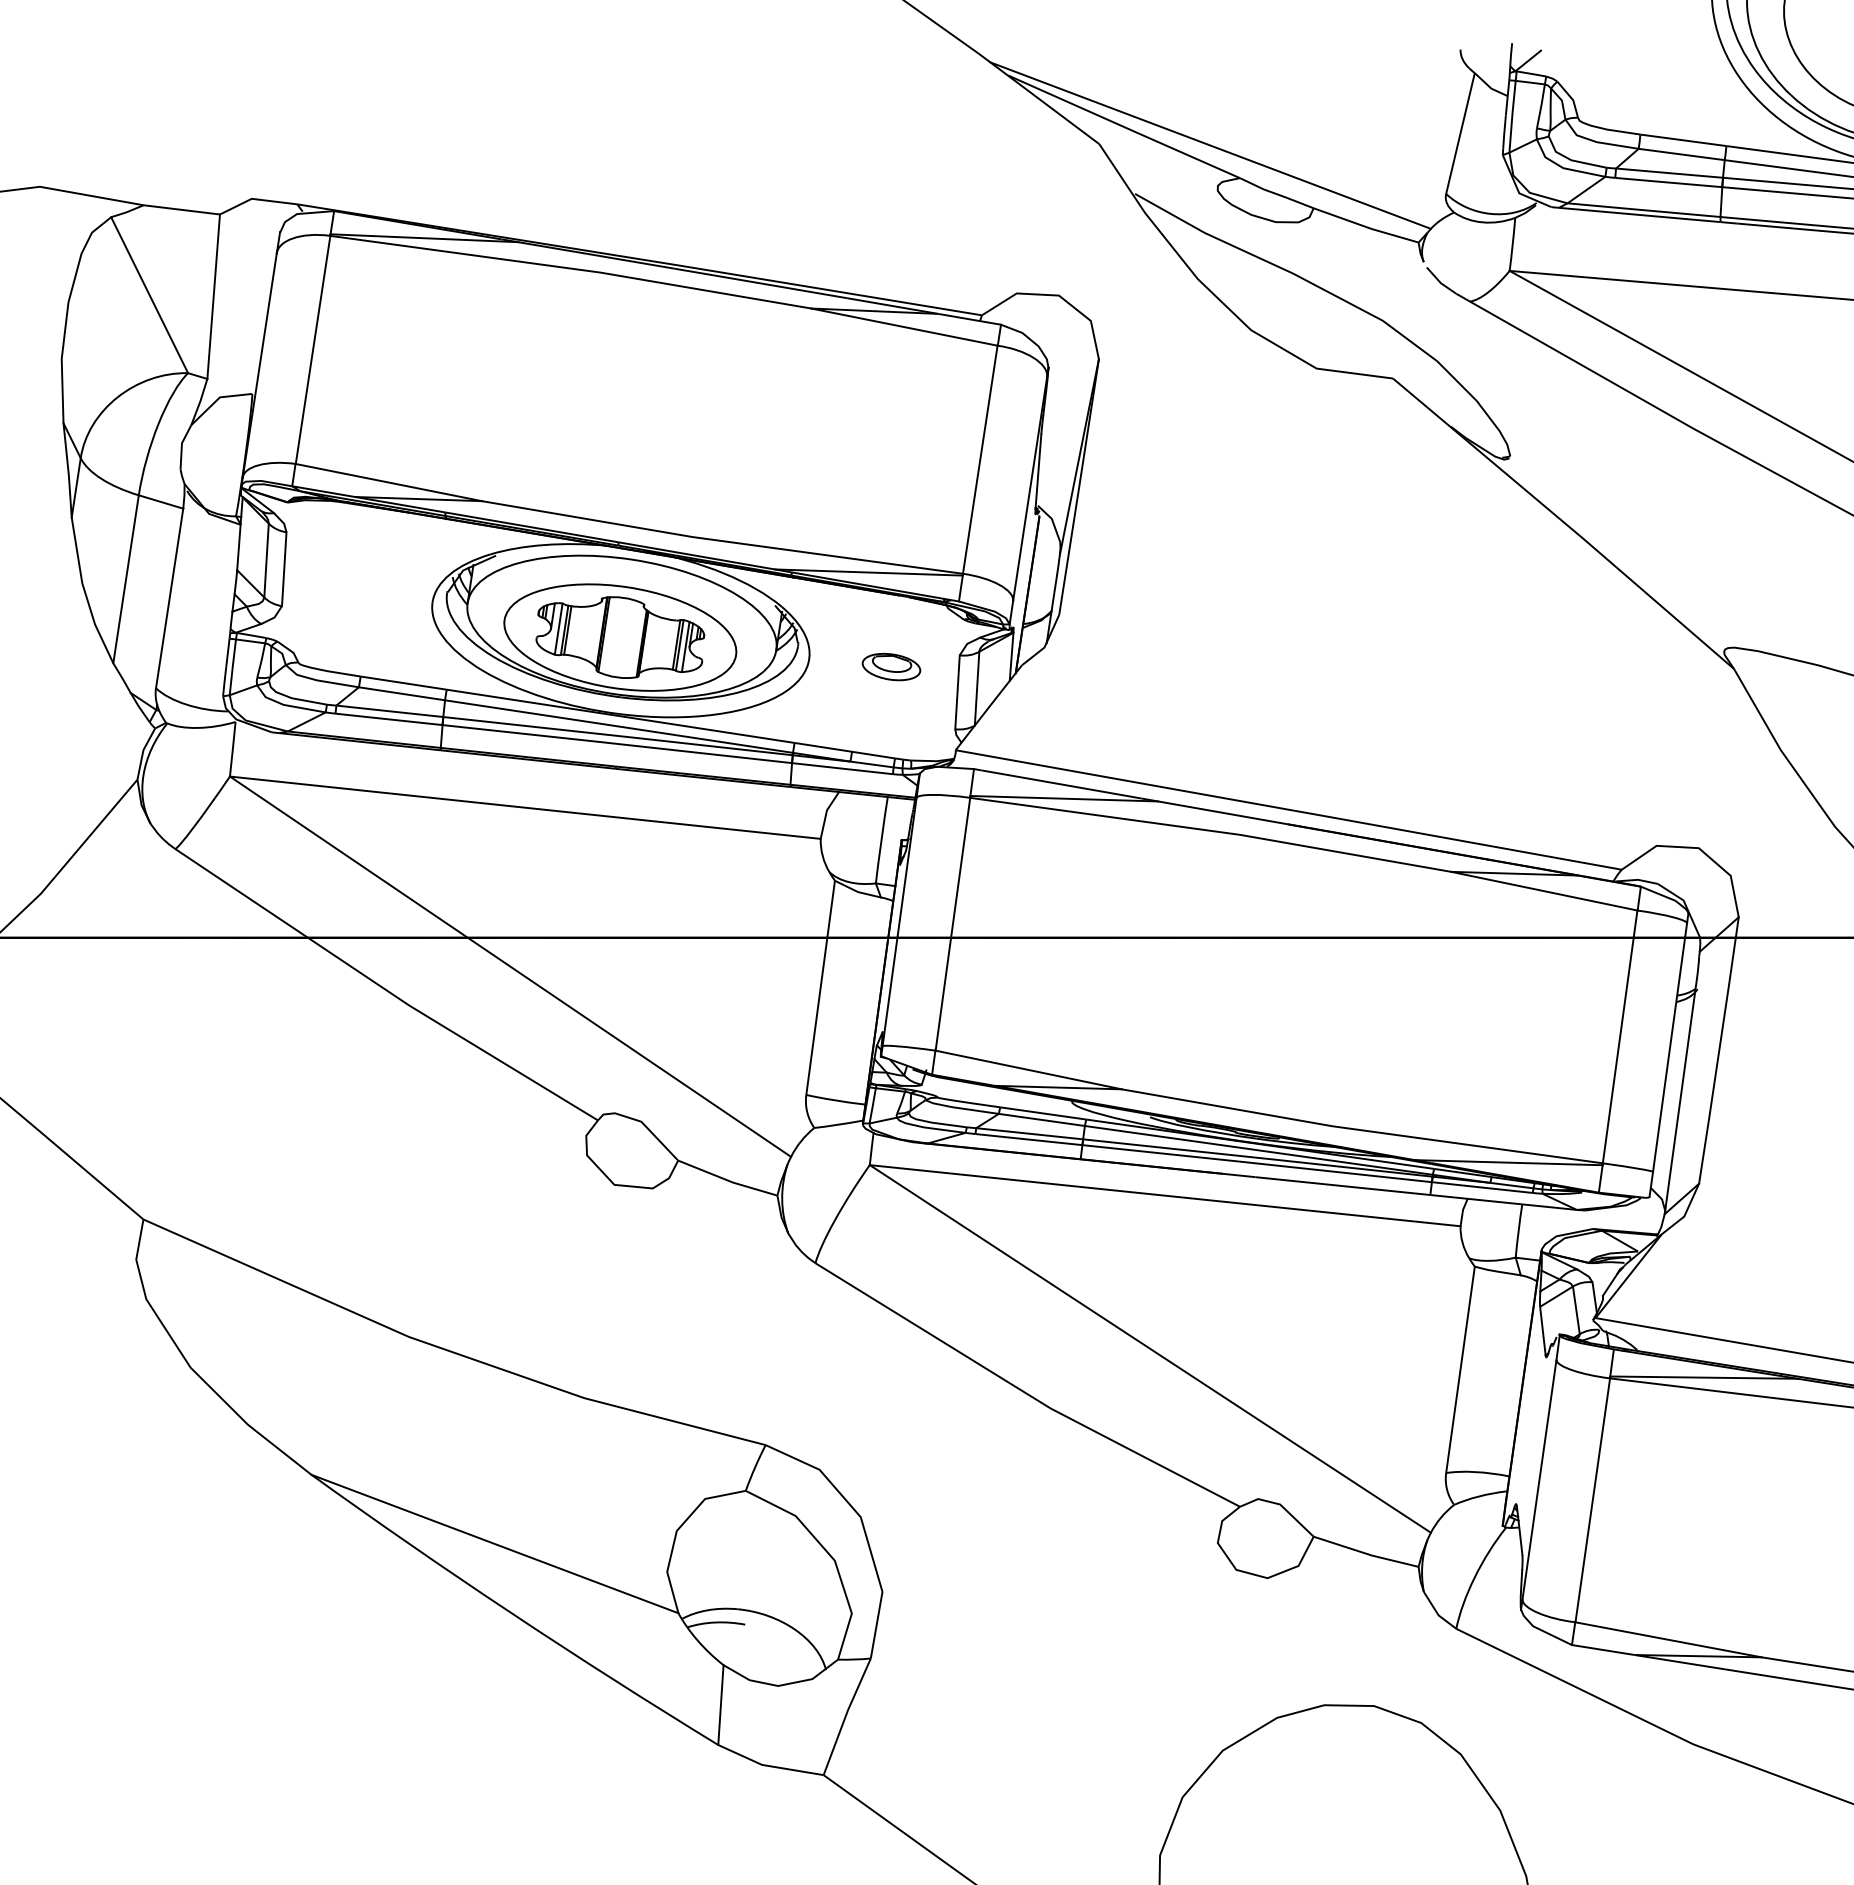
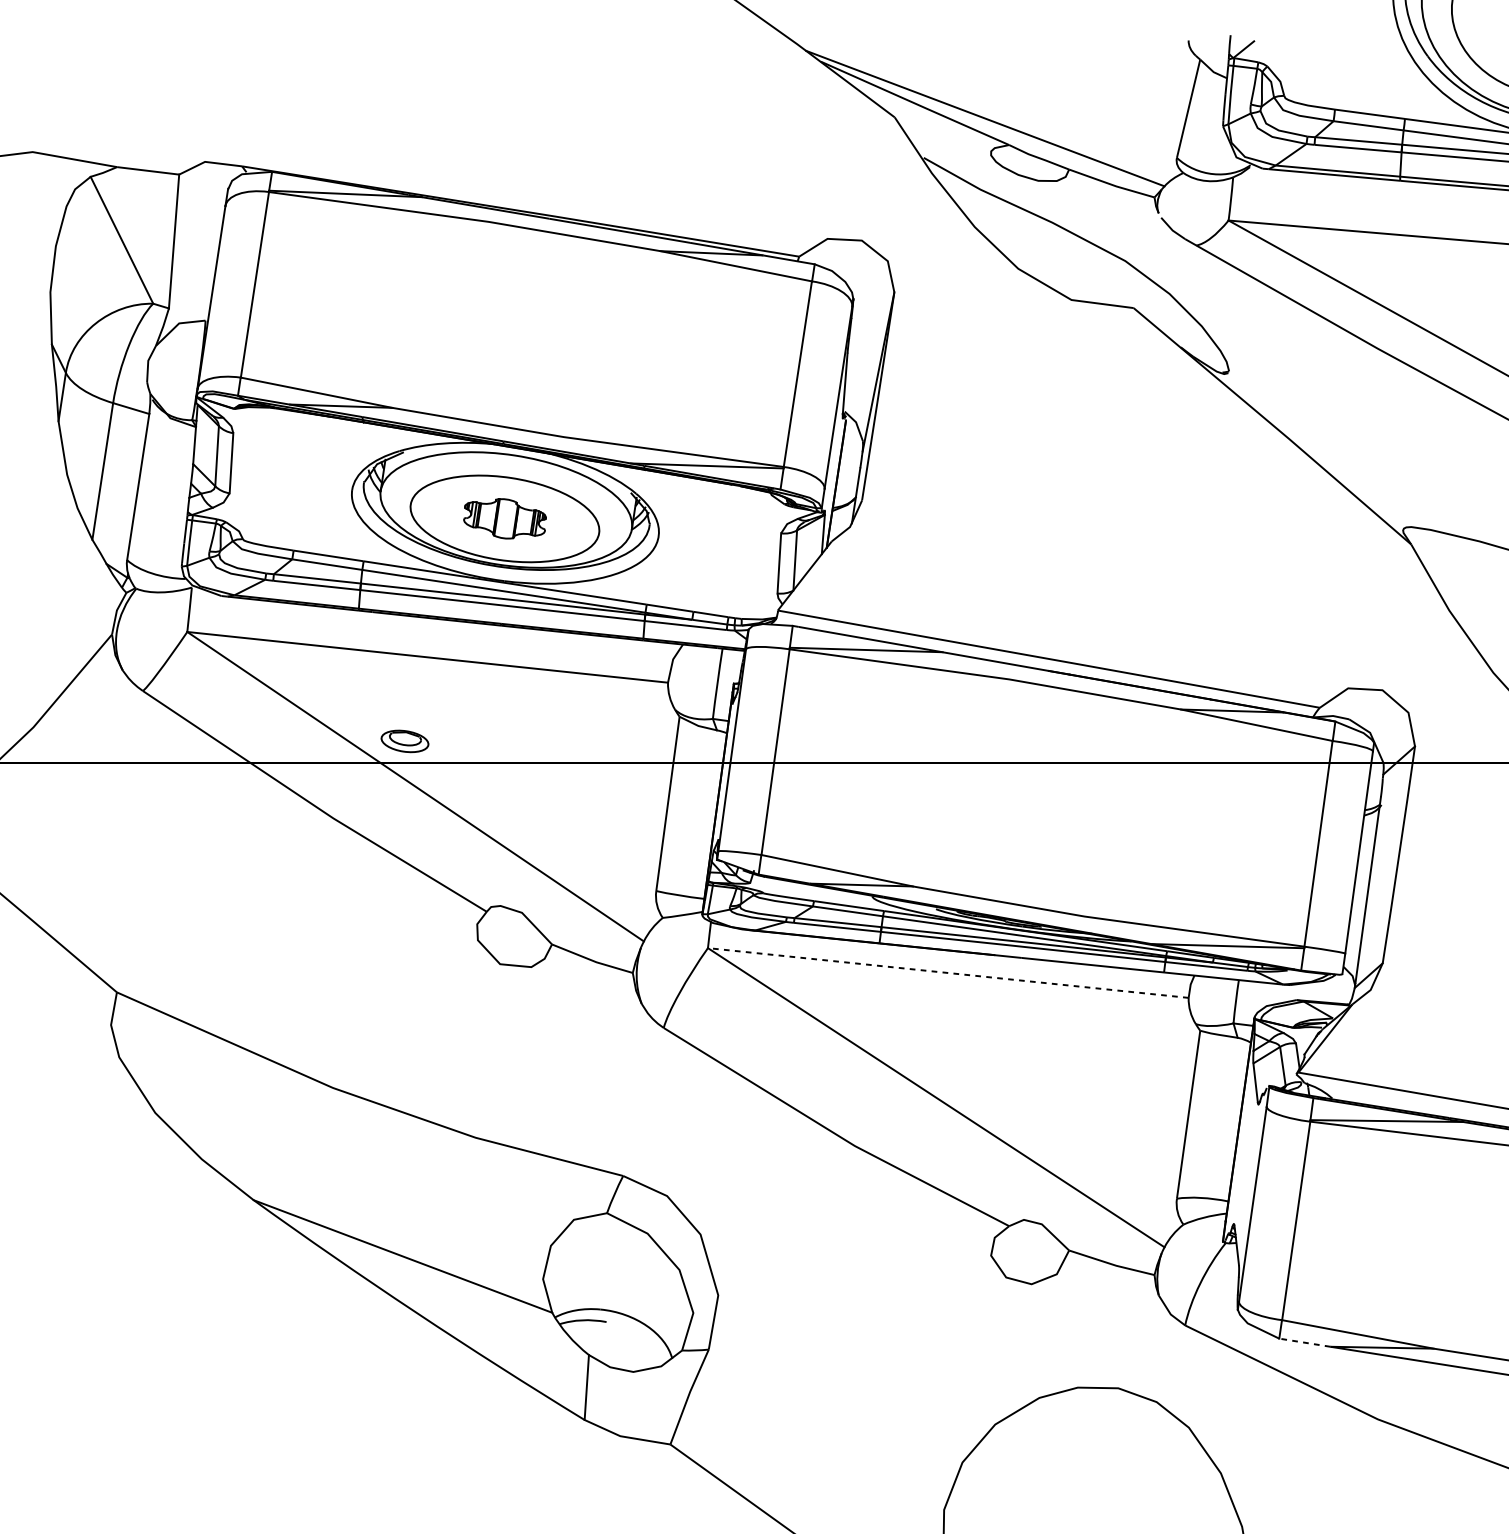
part: (620, 637) -> (505, 518), size x0.6
part: (891, 666) -> (405, 740), moved
line: (1165, 1195) -> (948, 972), solid -> dashed
line: (1602, 1649) -> (1304, 1342), solid -> dashed

